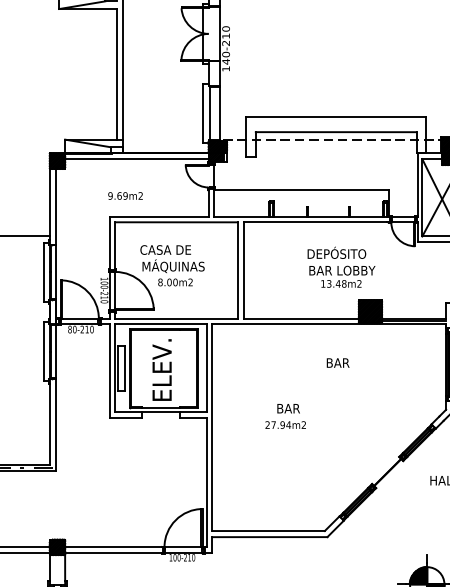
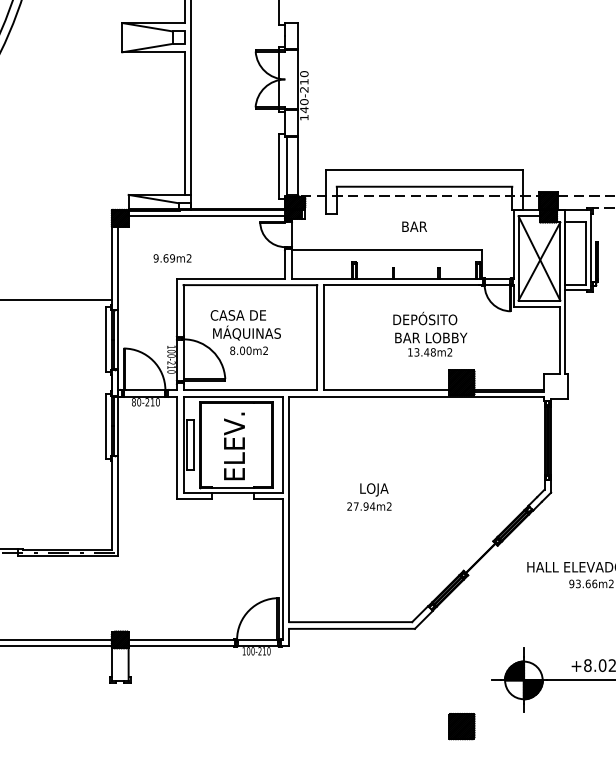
text: (125, 196) -> (172, 258), moved
text: (338, 362) -> (414, 226), moved
text: (290, 409) -> (374, 489), BAR -> LOJA

